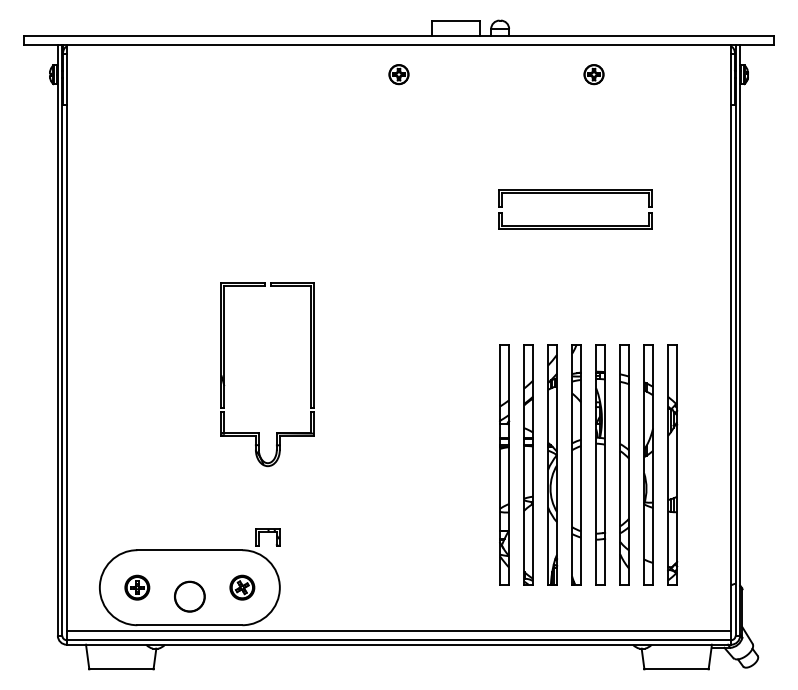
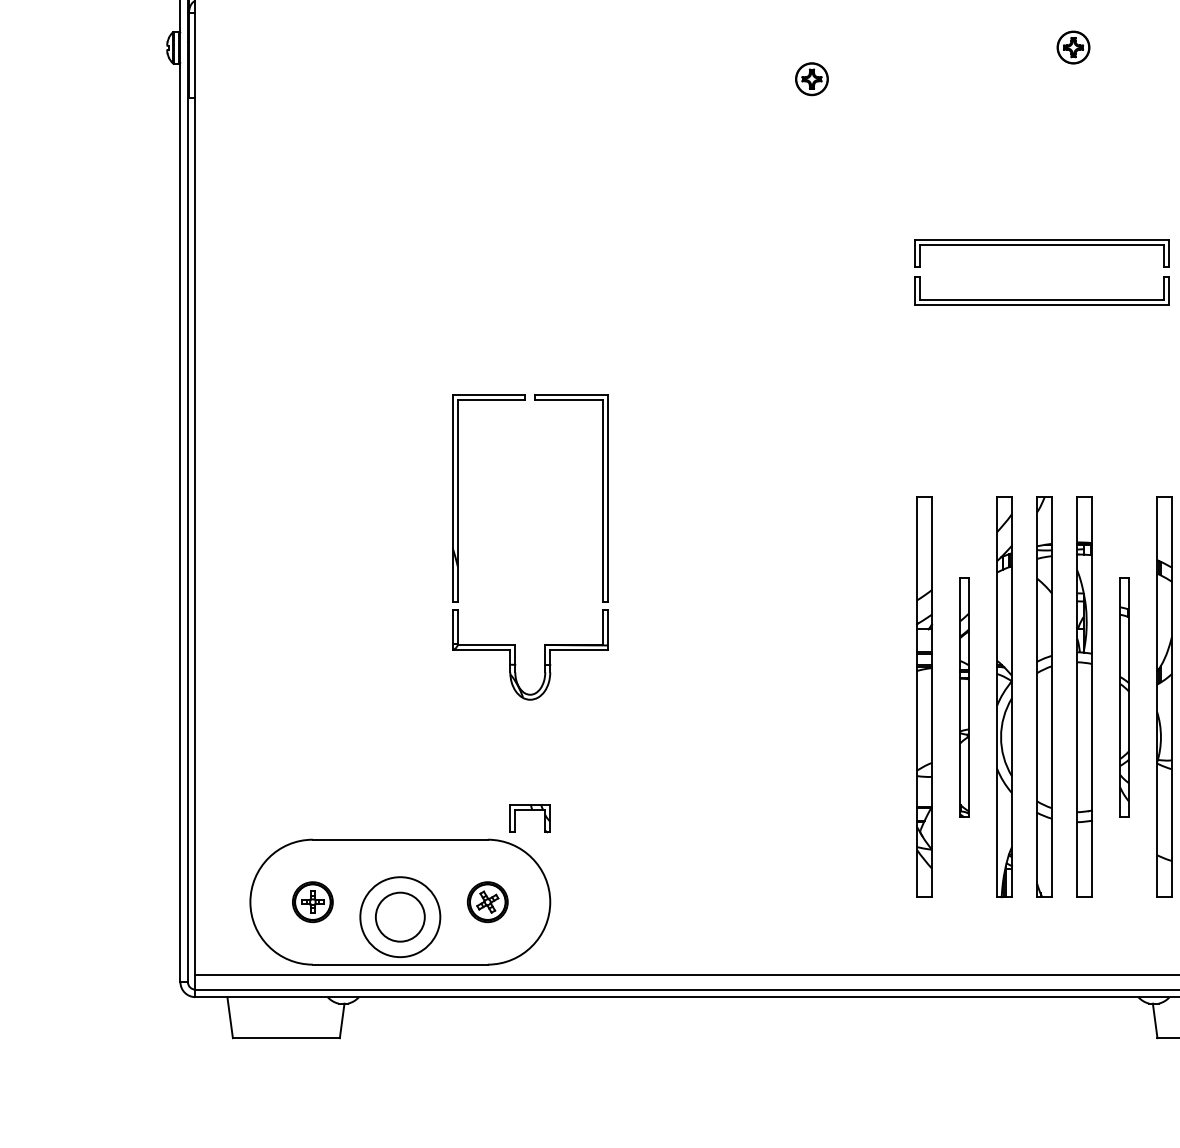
part: (398, 74) -> (811, 79), moved
part: (528, 464) -> (964, 696), size x0.6
part: (624, 464) -> (1124, 696), size x0.6
circle: (189, 596) -> (399, 916), size x1.6

